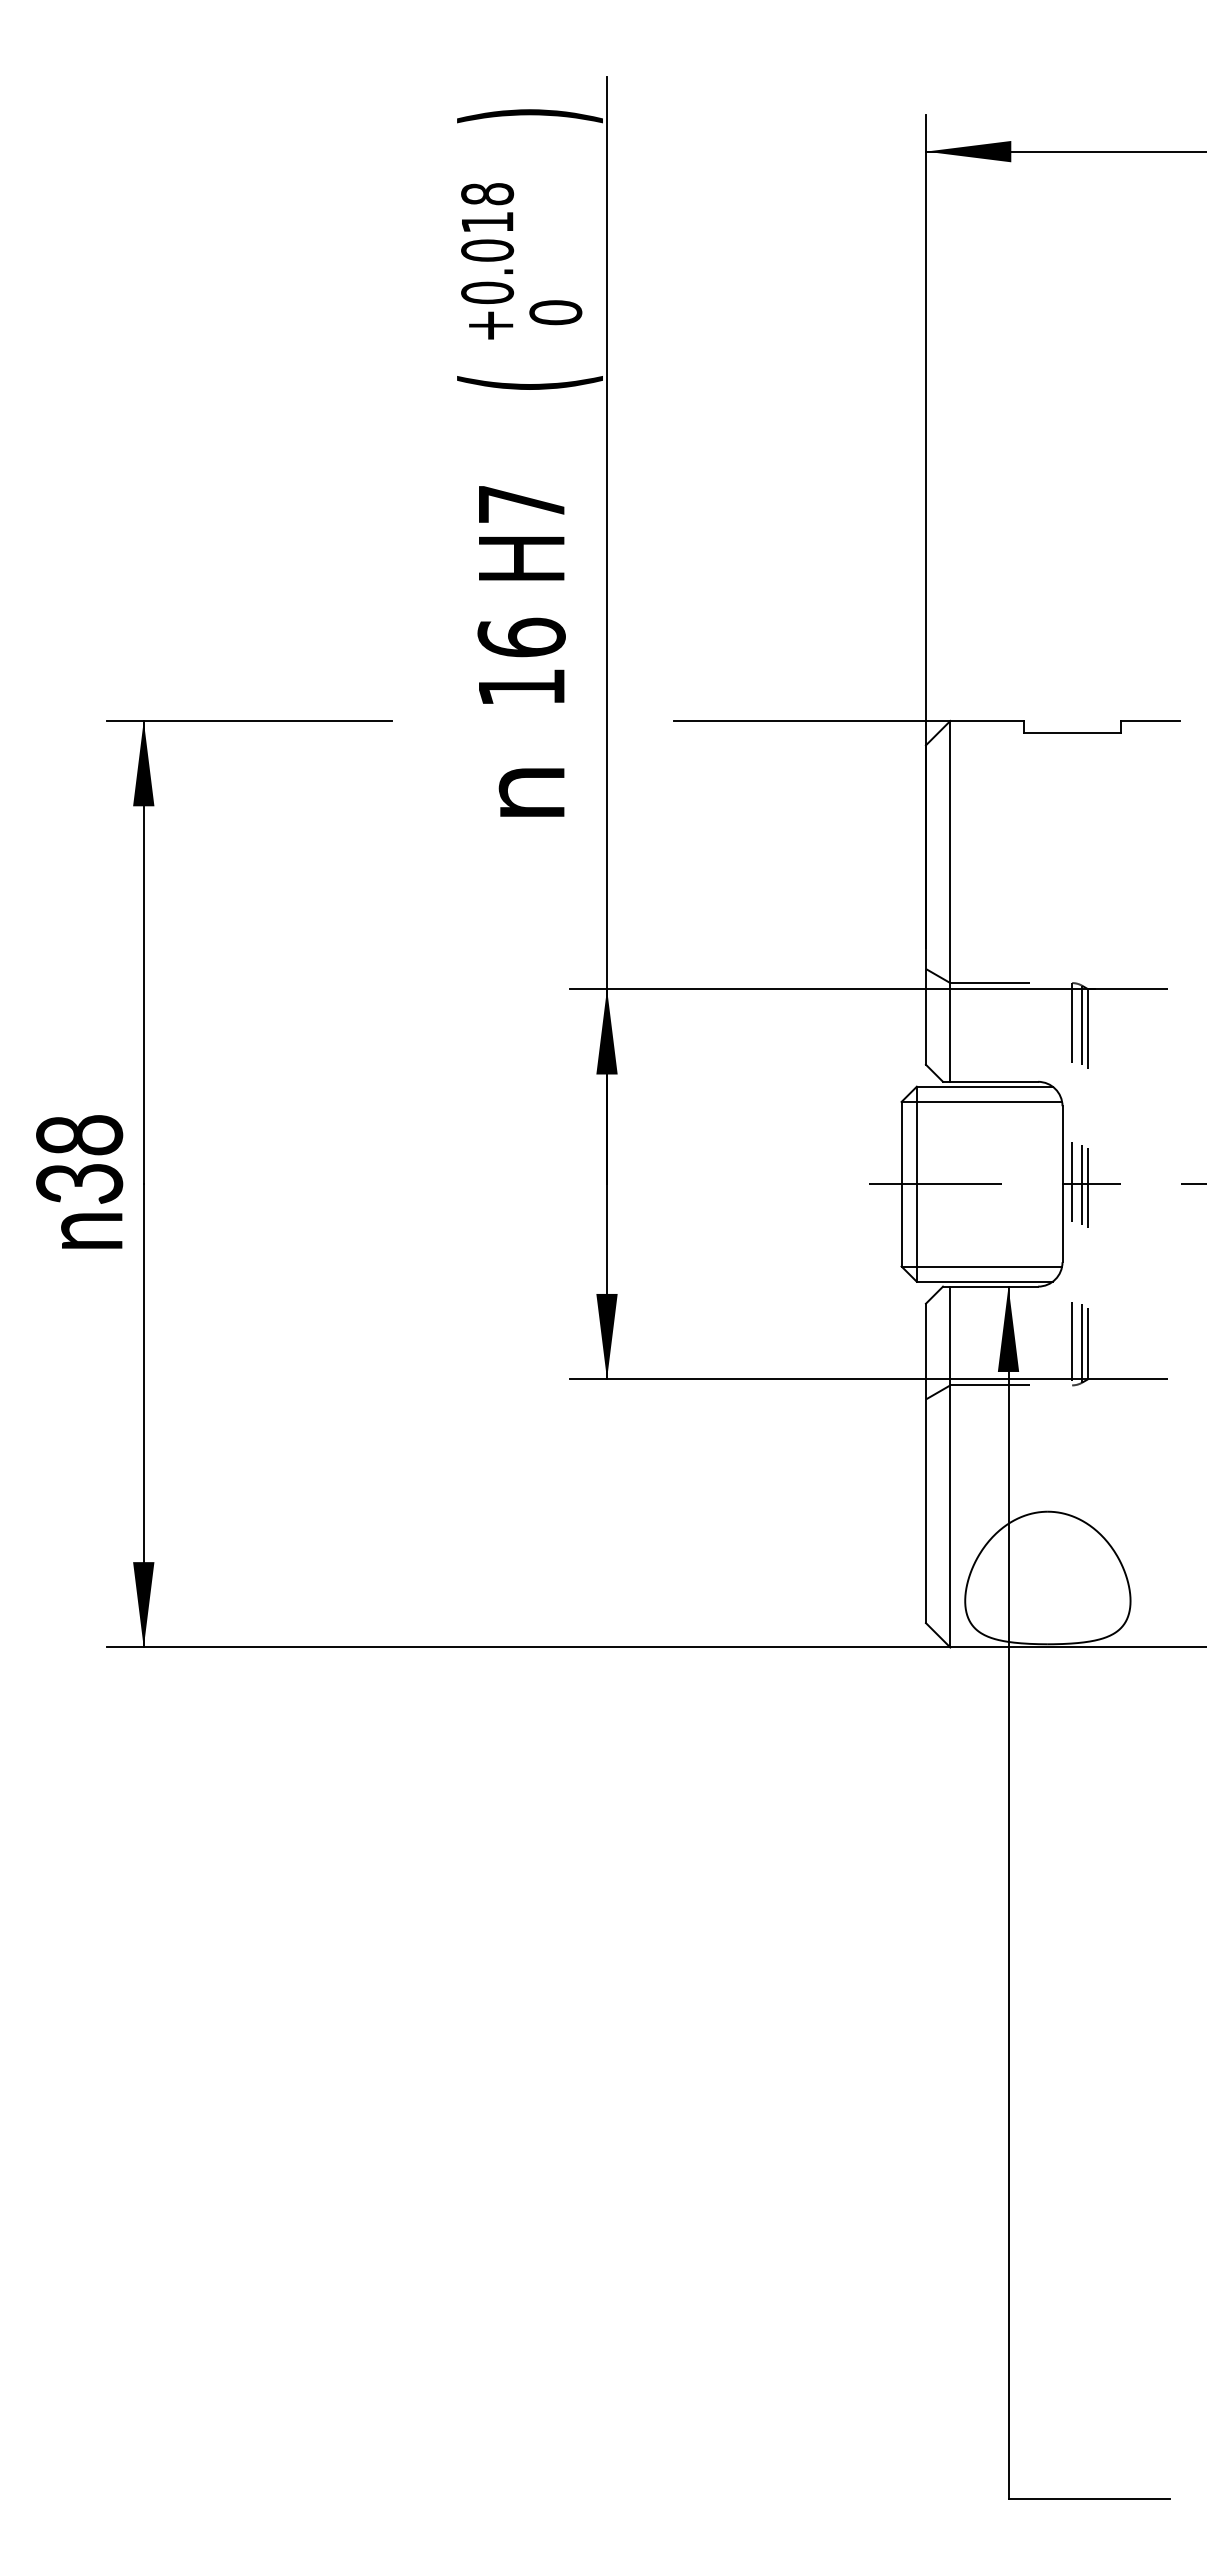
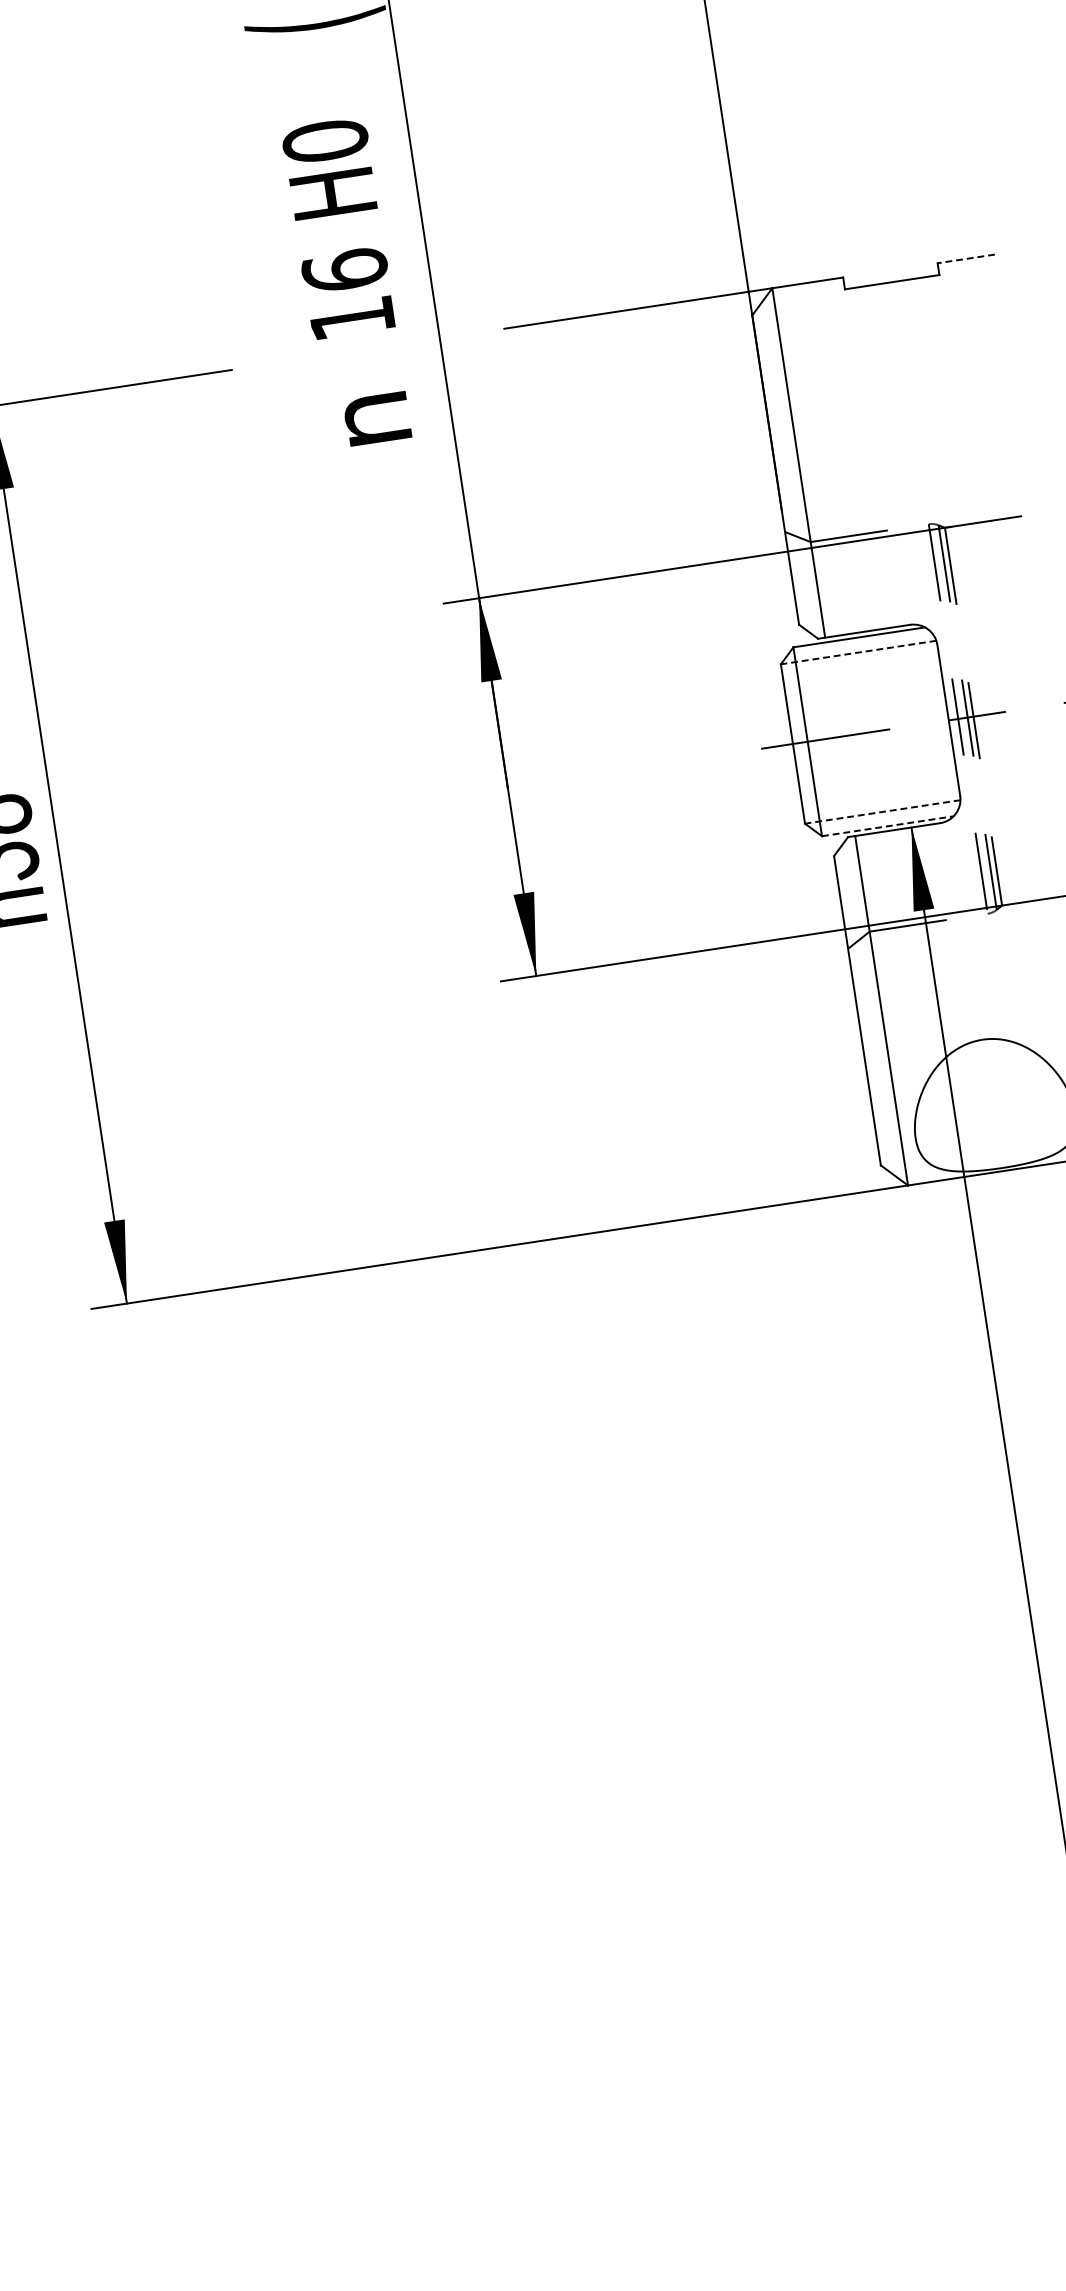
text: (521, 503) -> (325, 140), H7 -> H0
line: (1150, 720) -> (966, 258), solid -> dashed
line: (981, 1101) -> (858, 652), solid -> dashed
line: (981, 1266) -> (882, 811), solid -> dashed
line: (984, 1281) -> (887, 826), solid -> dashed

